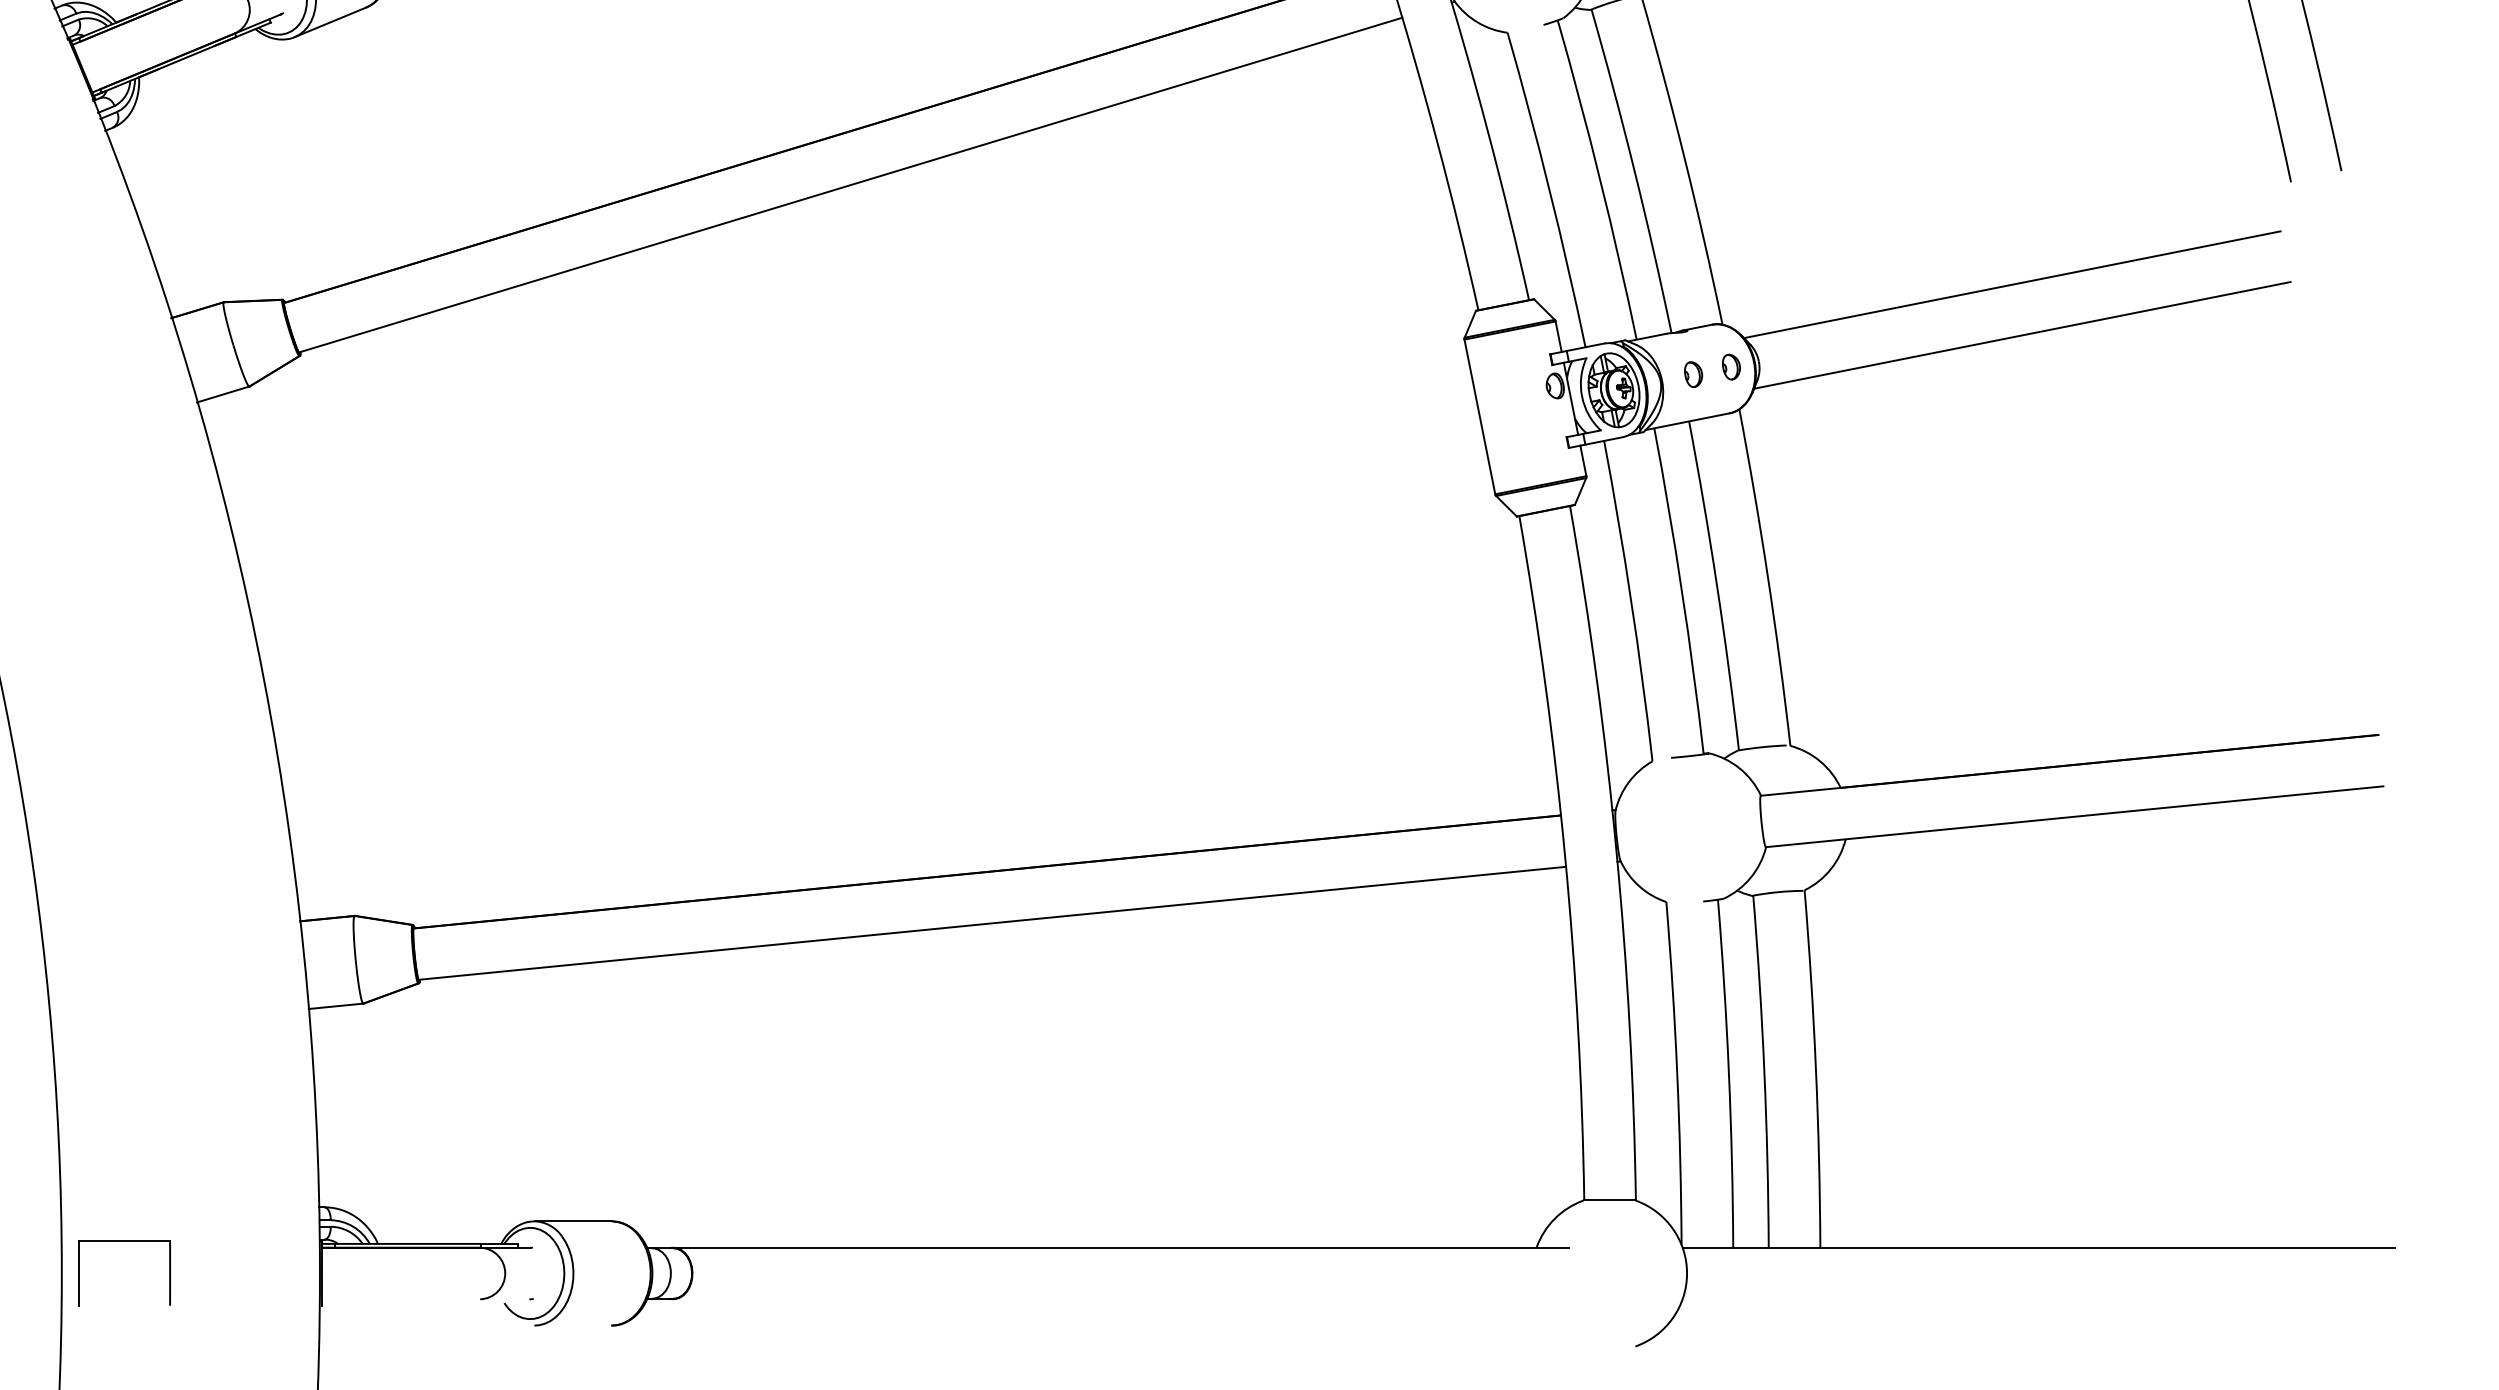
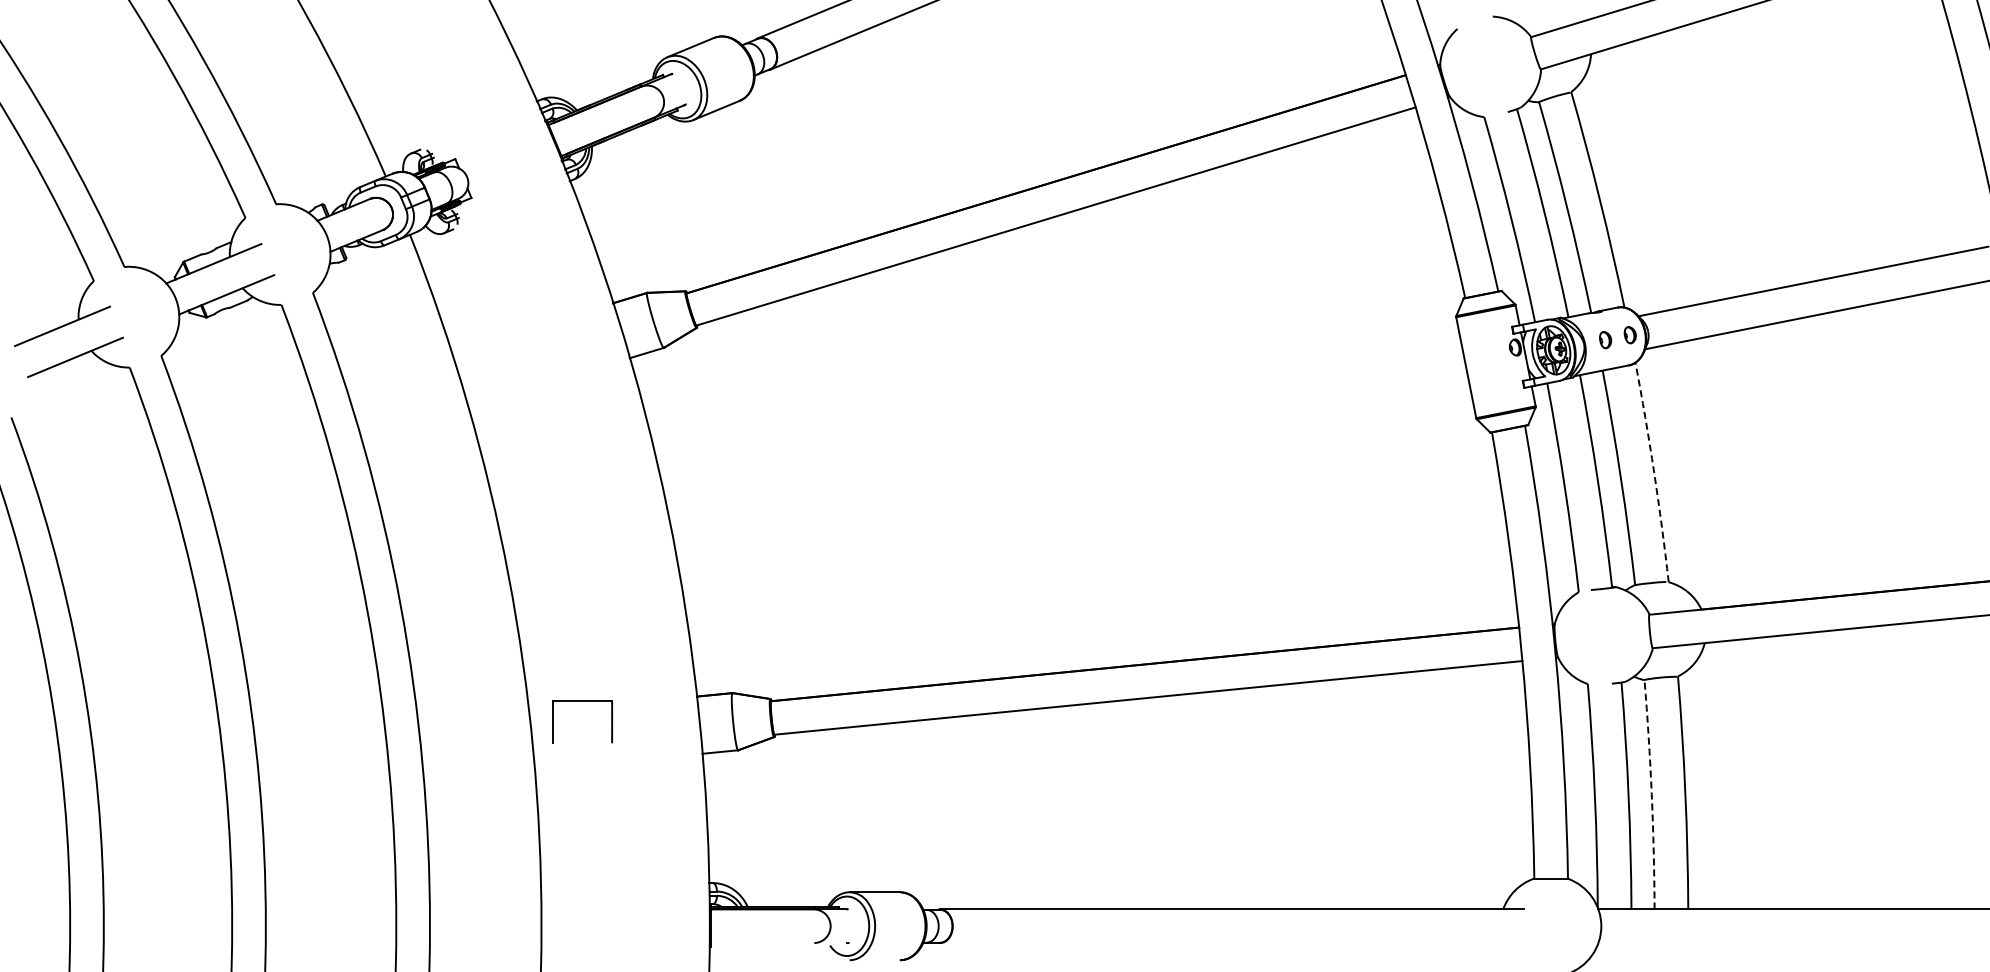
arc: (1768, 577) -> (1654, 472), solid -> dashed
arc: (1763, 1071) -> (1651, 794), solid -> dashed
part: (124, 1241) -> (582, 701), moved

